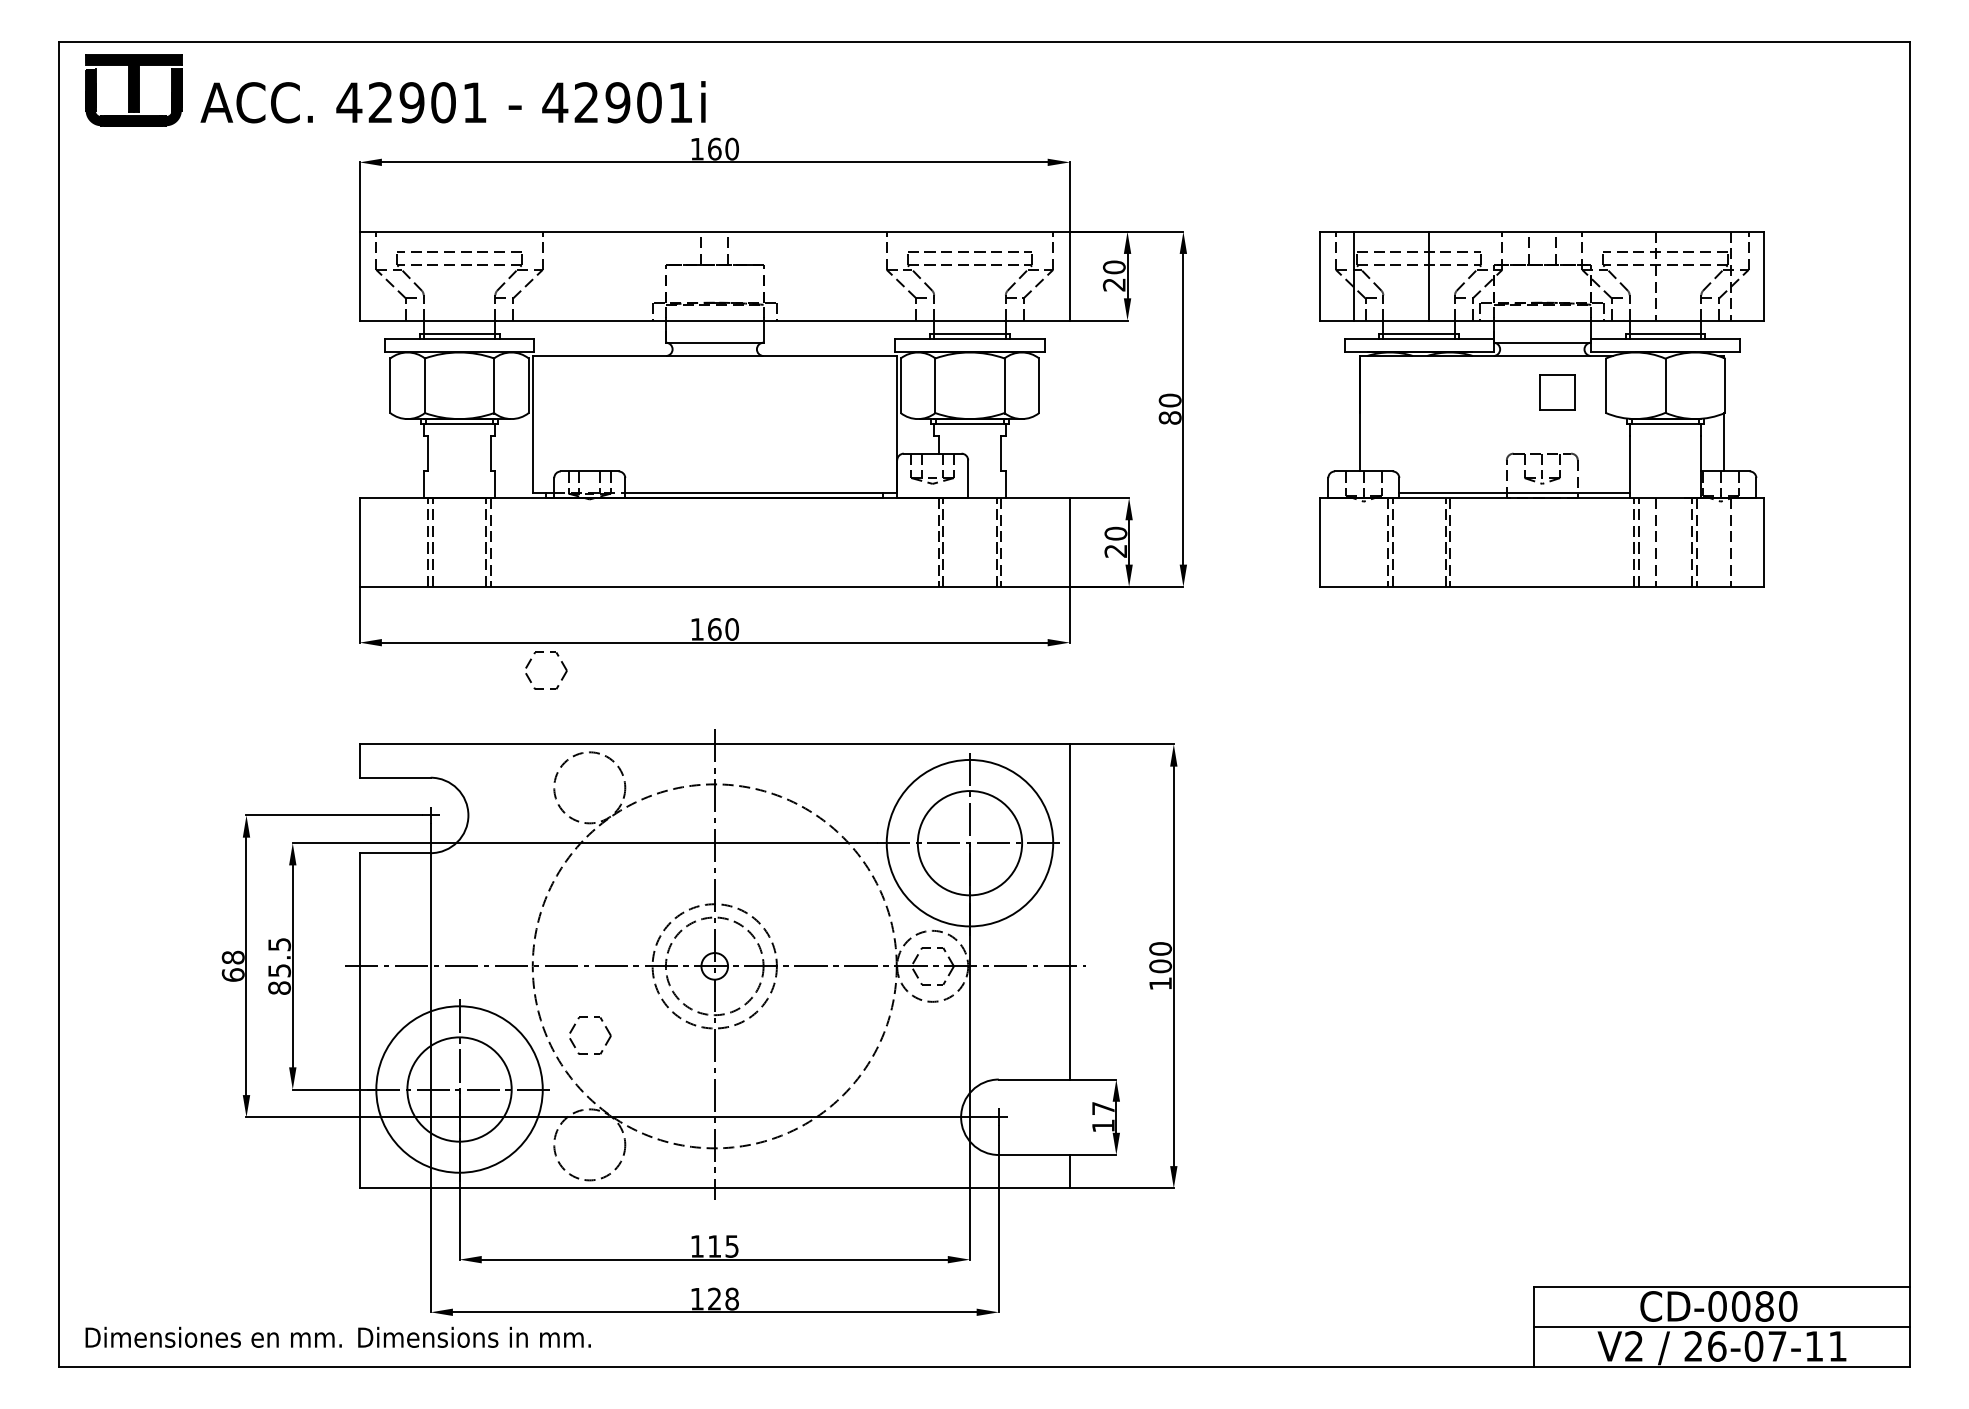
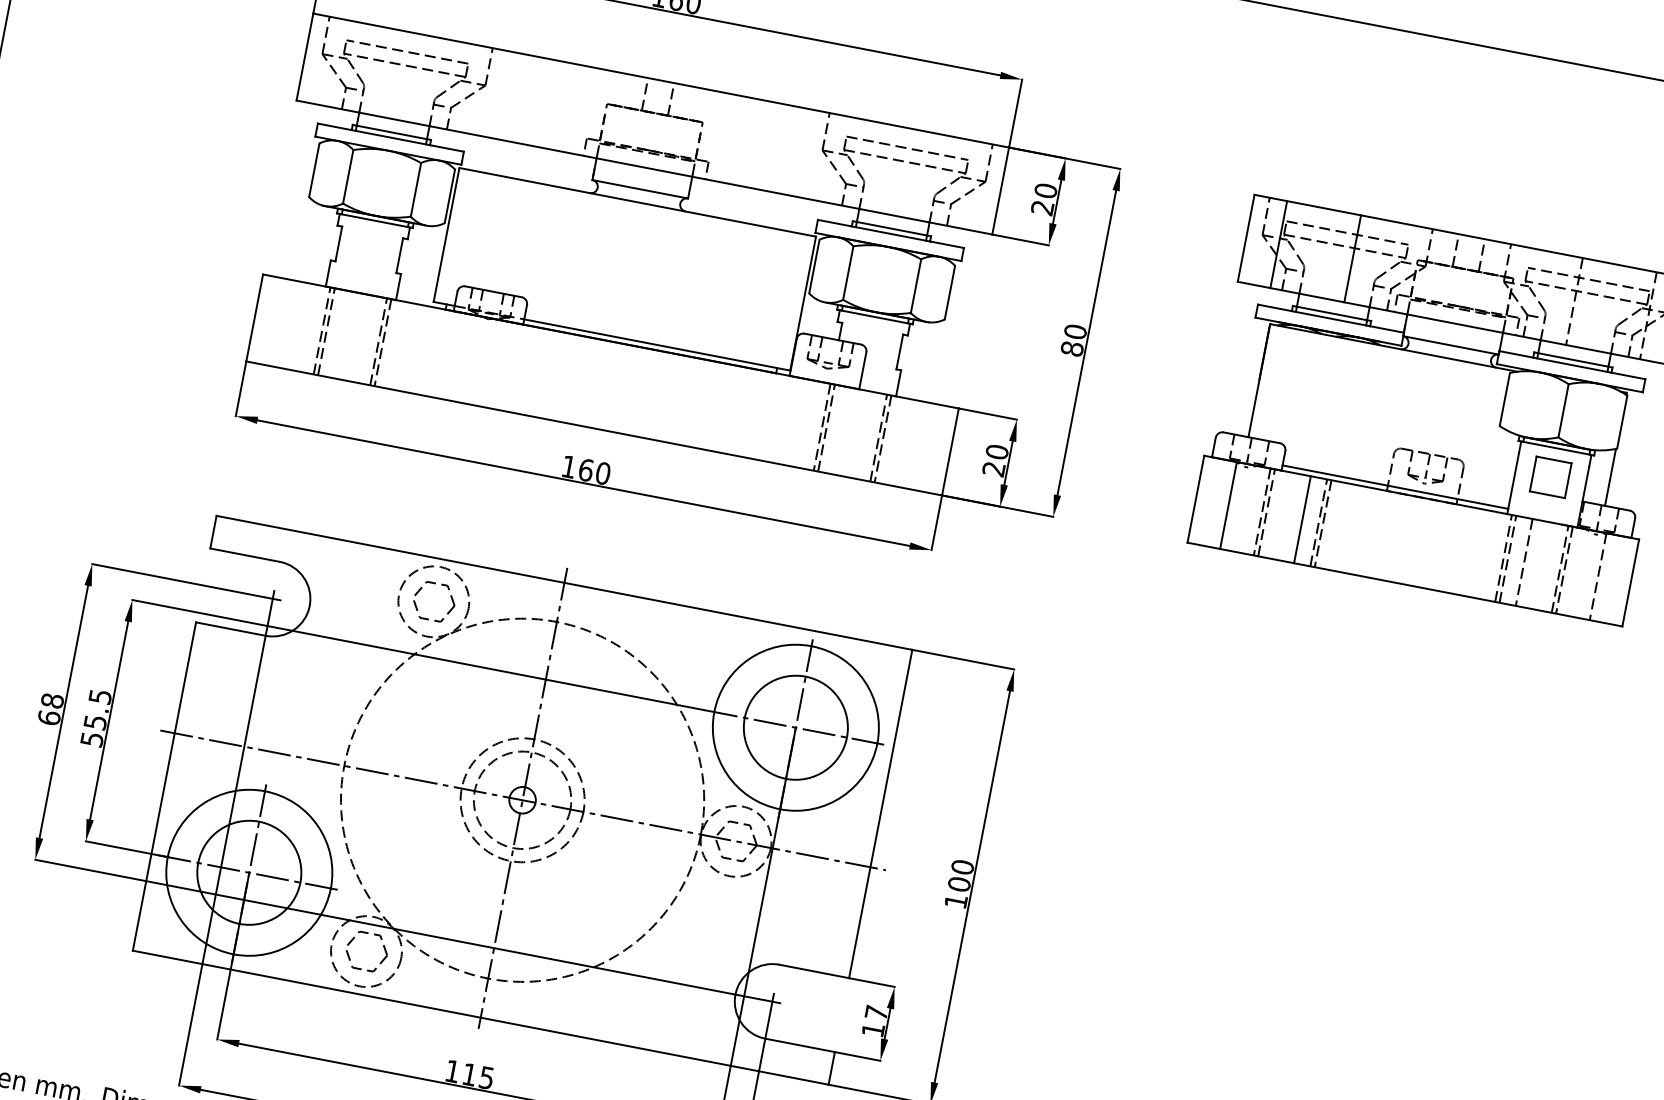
part: (1557, 392) -> (1550, 477), moved
line: (1353, 542) -> (1228, 505), added
line: (1429, 542) -> (1302, 519), added
part: (561, 663) -> (450, 597), moved
text: (279, 987) -> (92, 738), 85.5 -> 55.5
part: (605, 1028) -> (383, 947), moved

